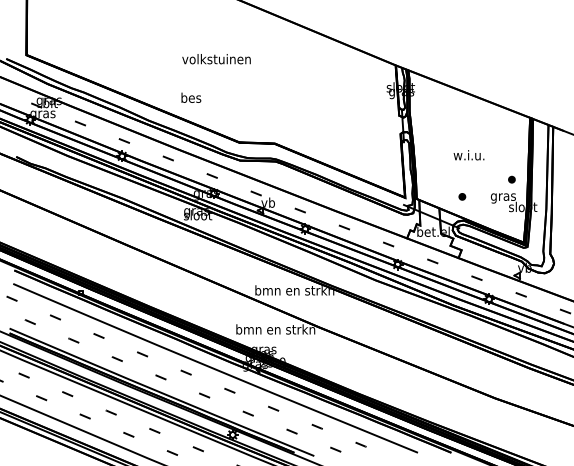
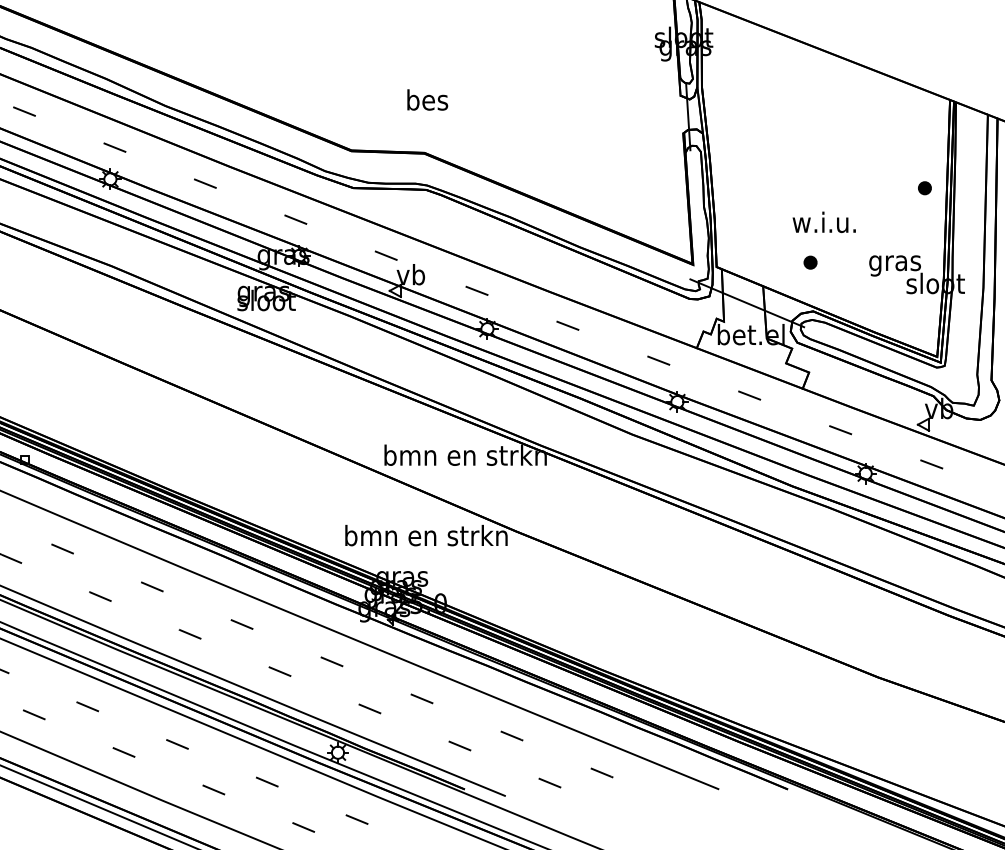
text: (191, 97) -> (427, 99), moved
text: (468, 155) -> (823, 222), moved
part: (511, 179) -> (924, 187), moved

